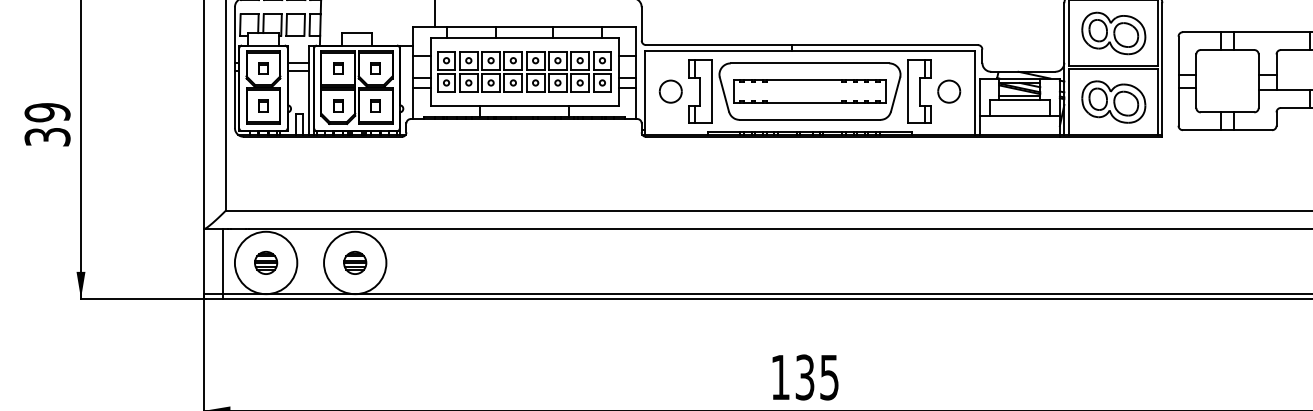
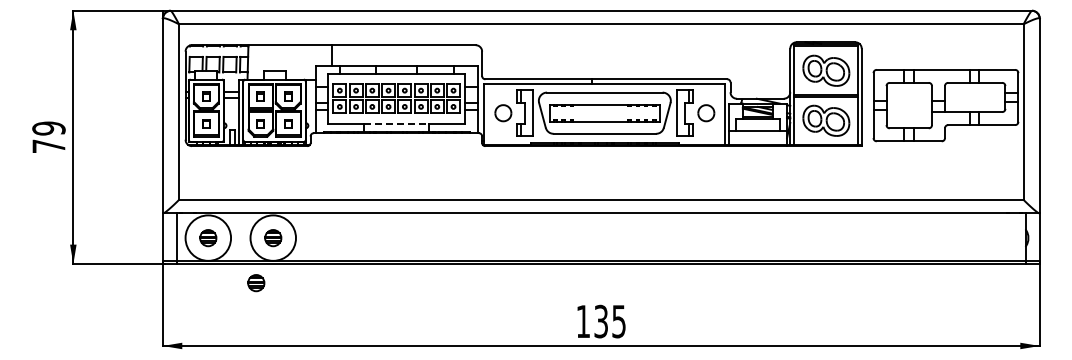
line: (525, 105) -> (397, 123), solid -> dashed
text: (46, 137) -> (48, 146), 39 -> 79
part: (332, 325) -> (256, 283), added

